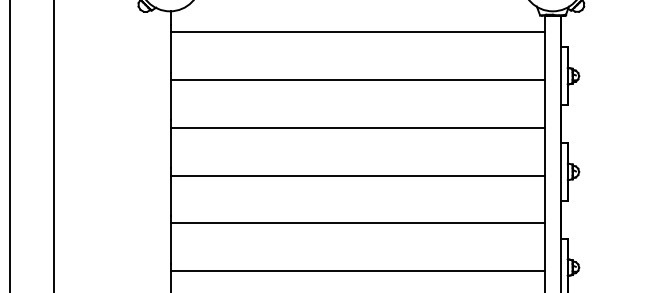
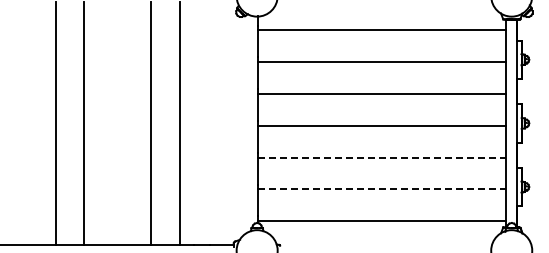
line: (358, 223) -> (382, 157), solid -> dashed
line: (358, 271) -> (382, 189), solid -> dashed

